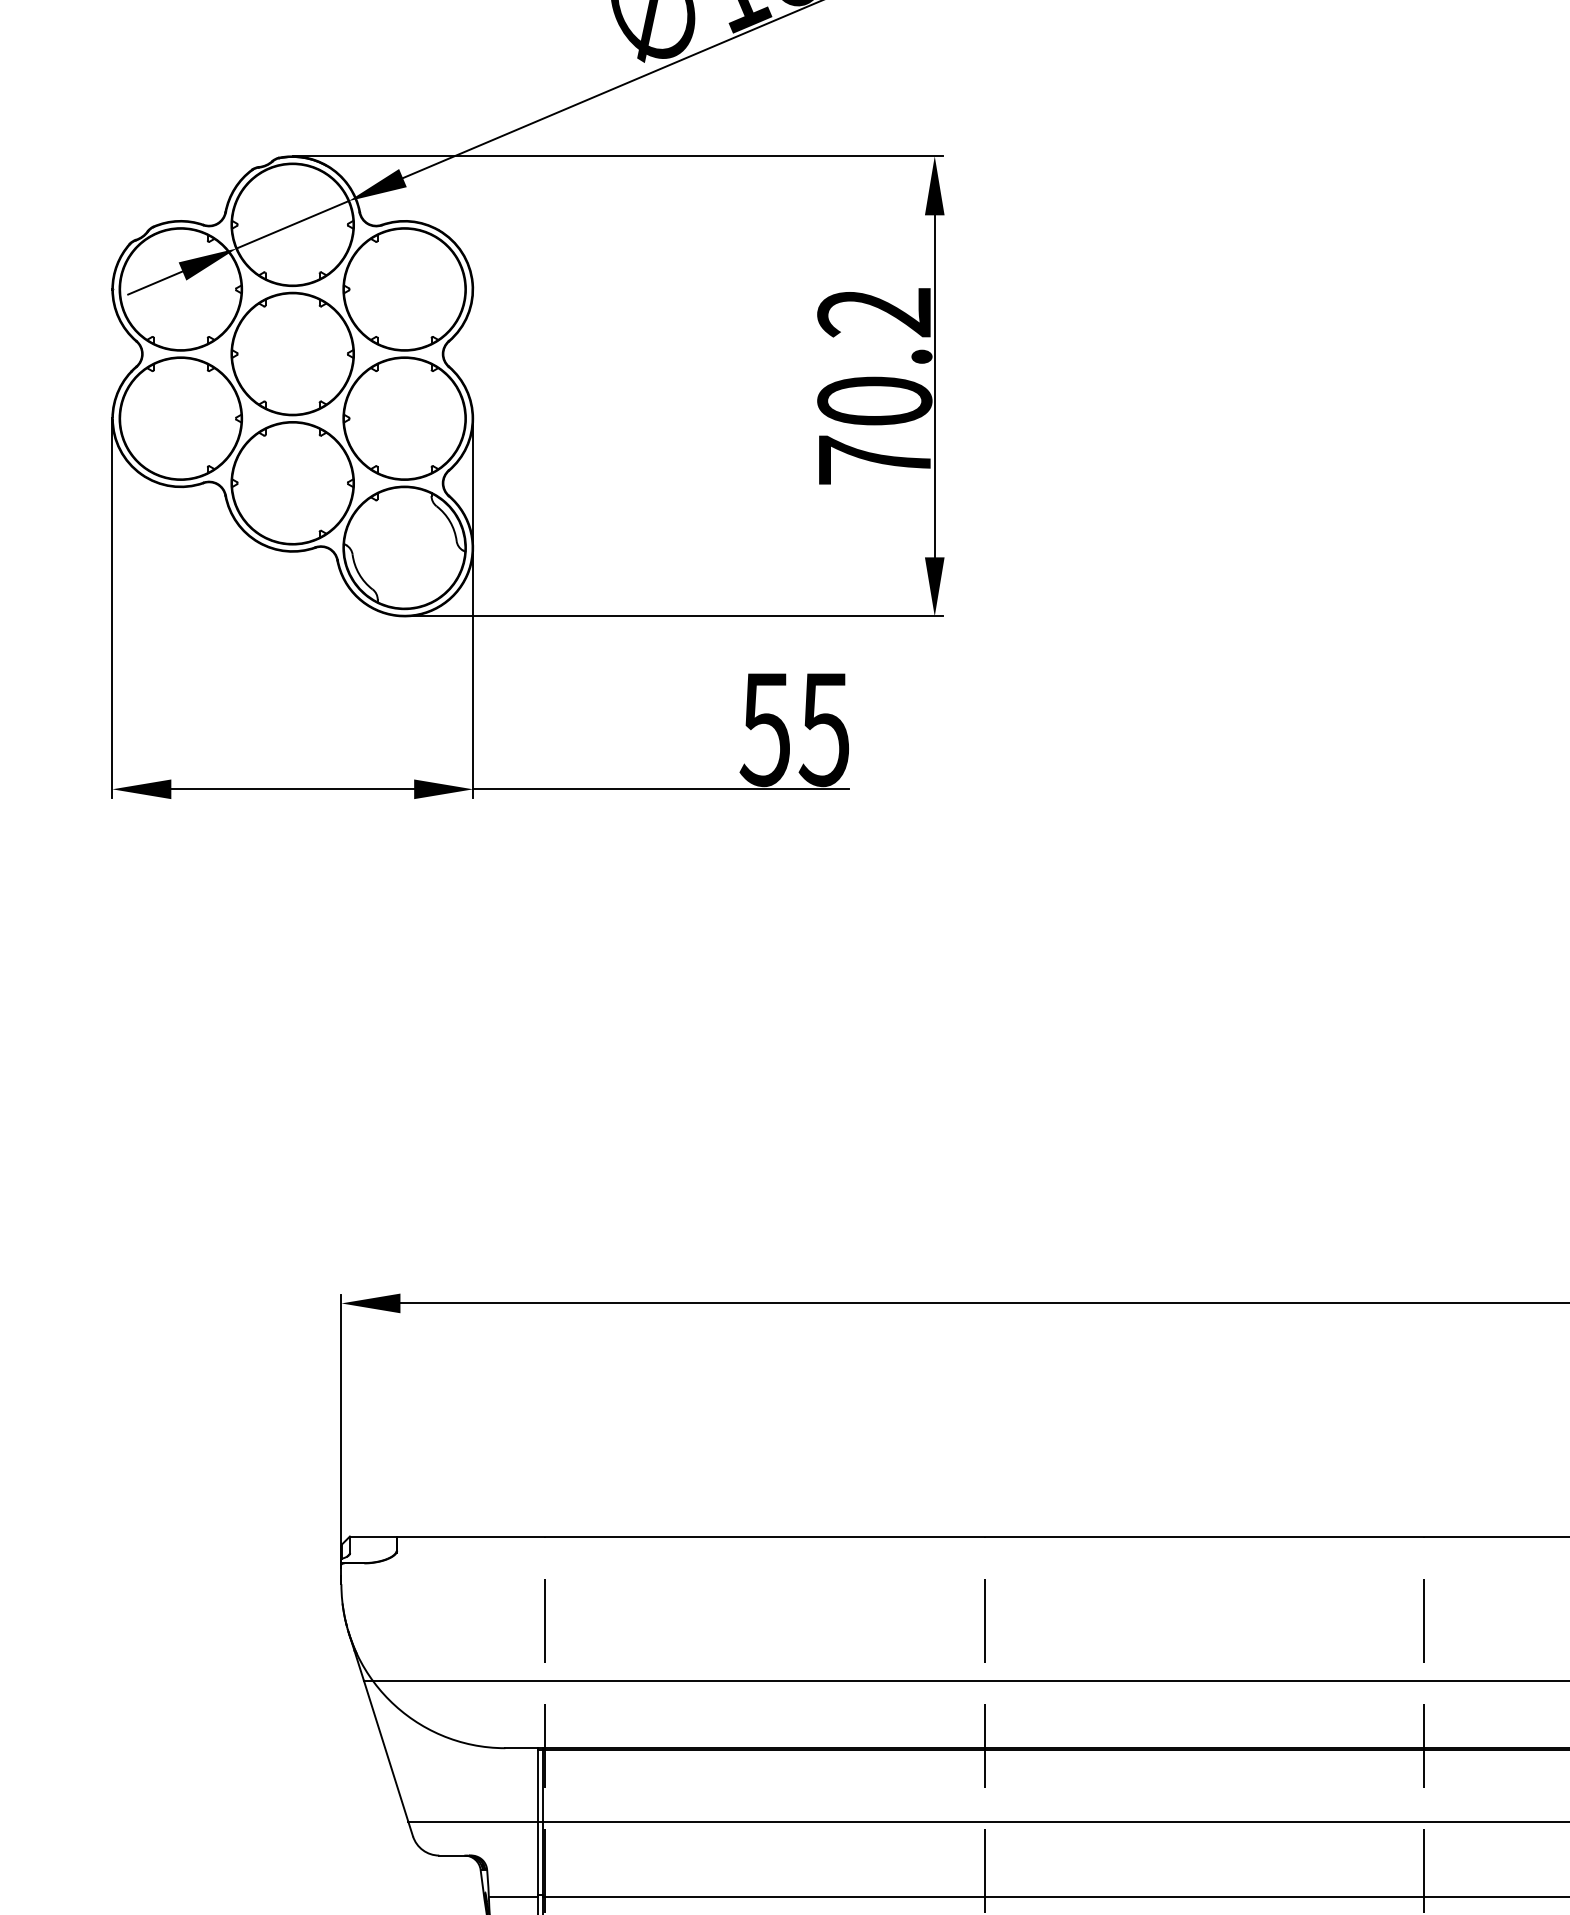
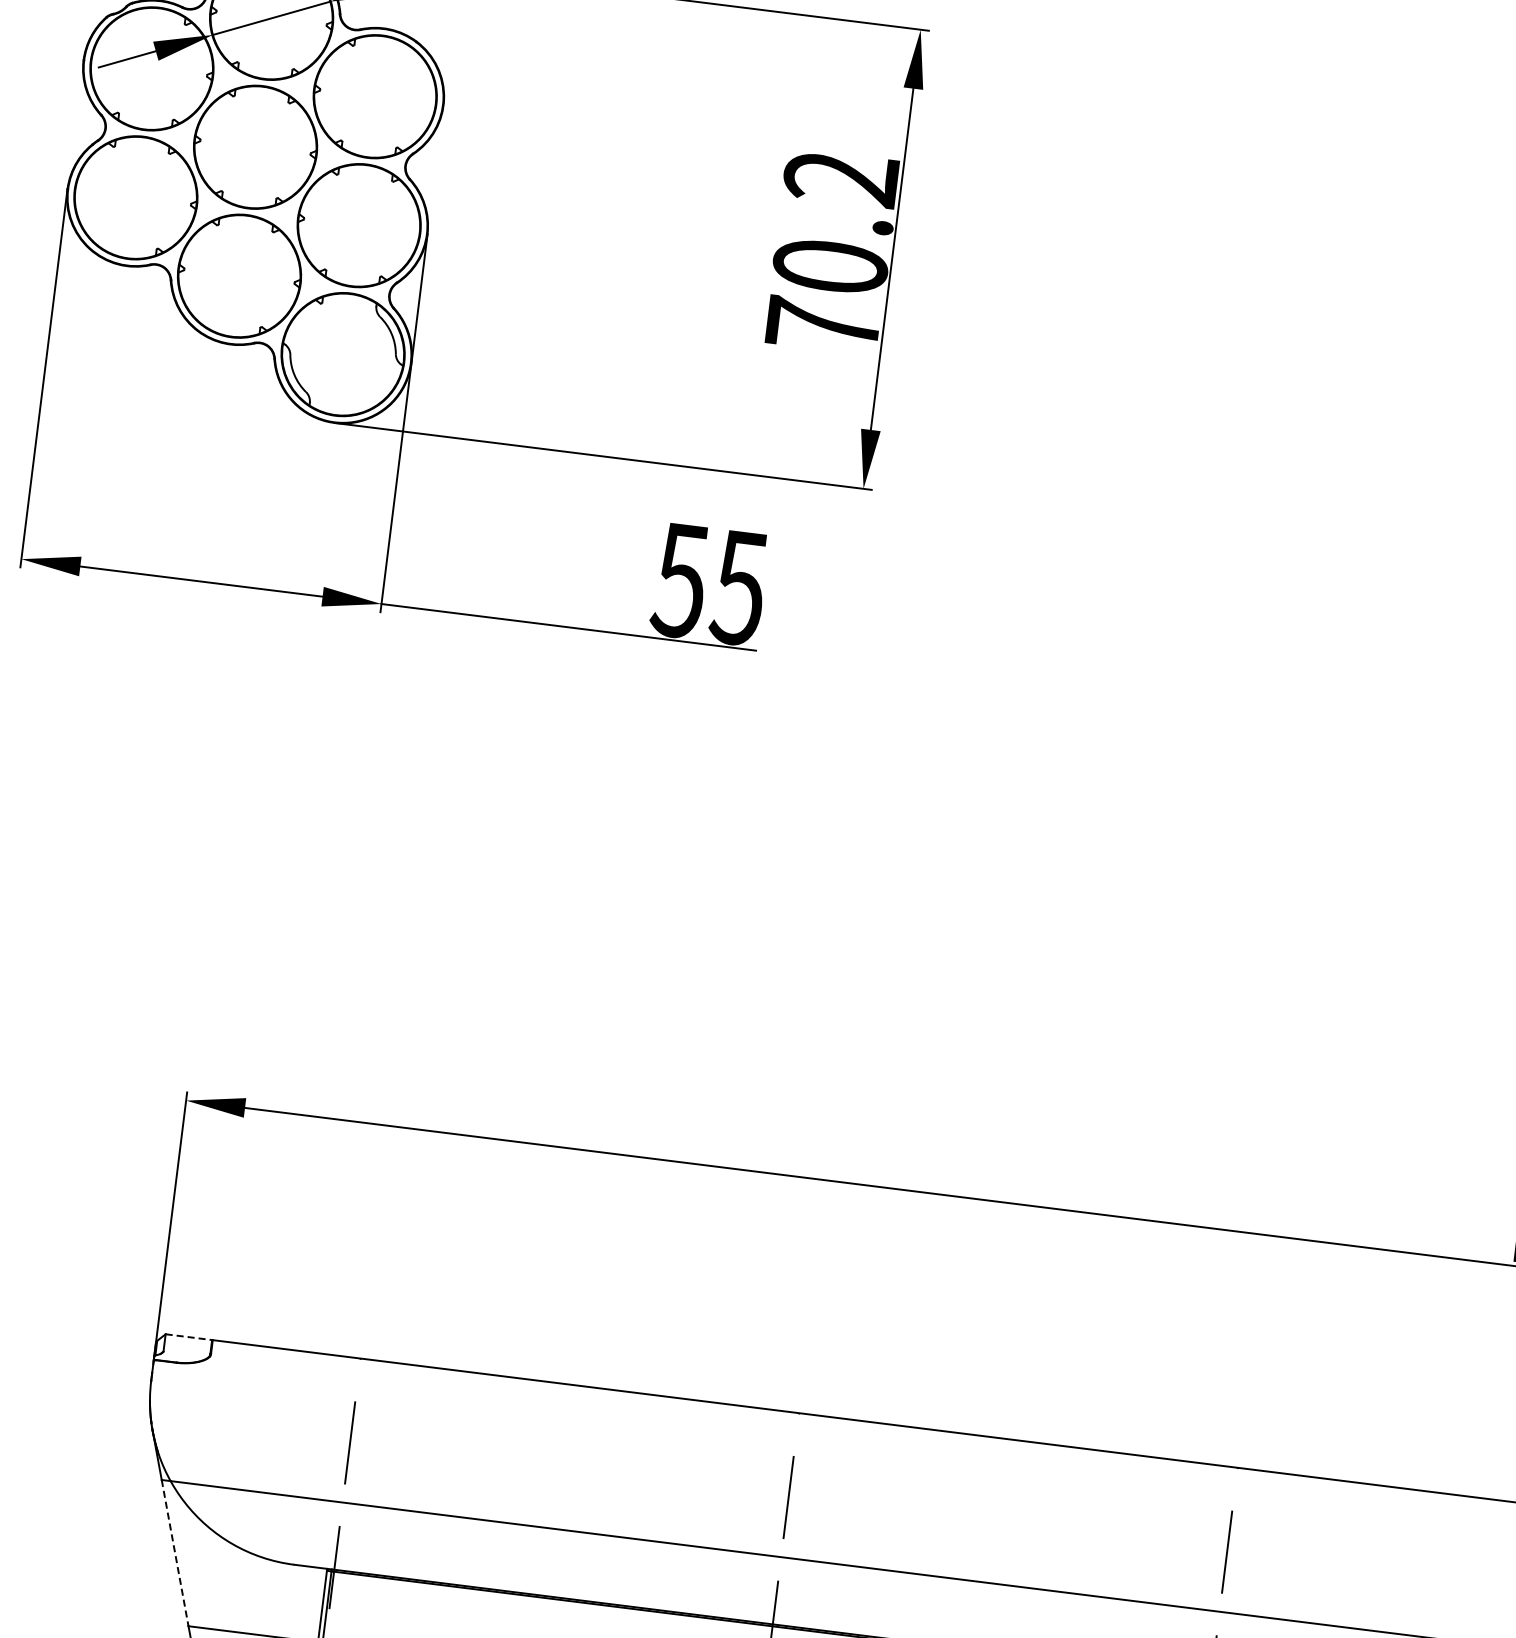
line: (373, 1536) -> (189, 1337), solid -> dashed
line: (386, 1751) -> (175, 1553), solid -> dashed

